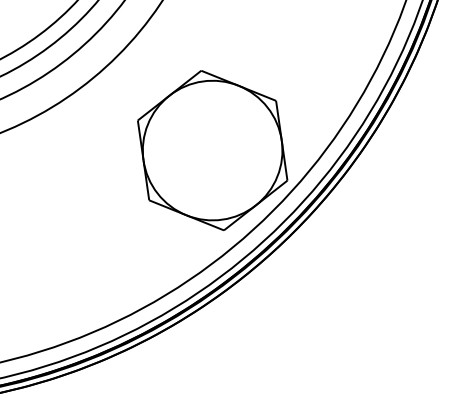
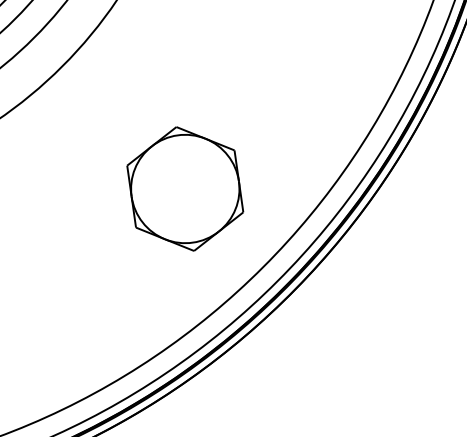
part: (212, 150) -> (184, 188), size x0.6

